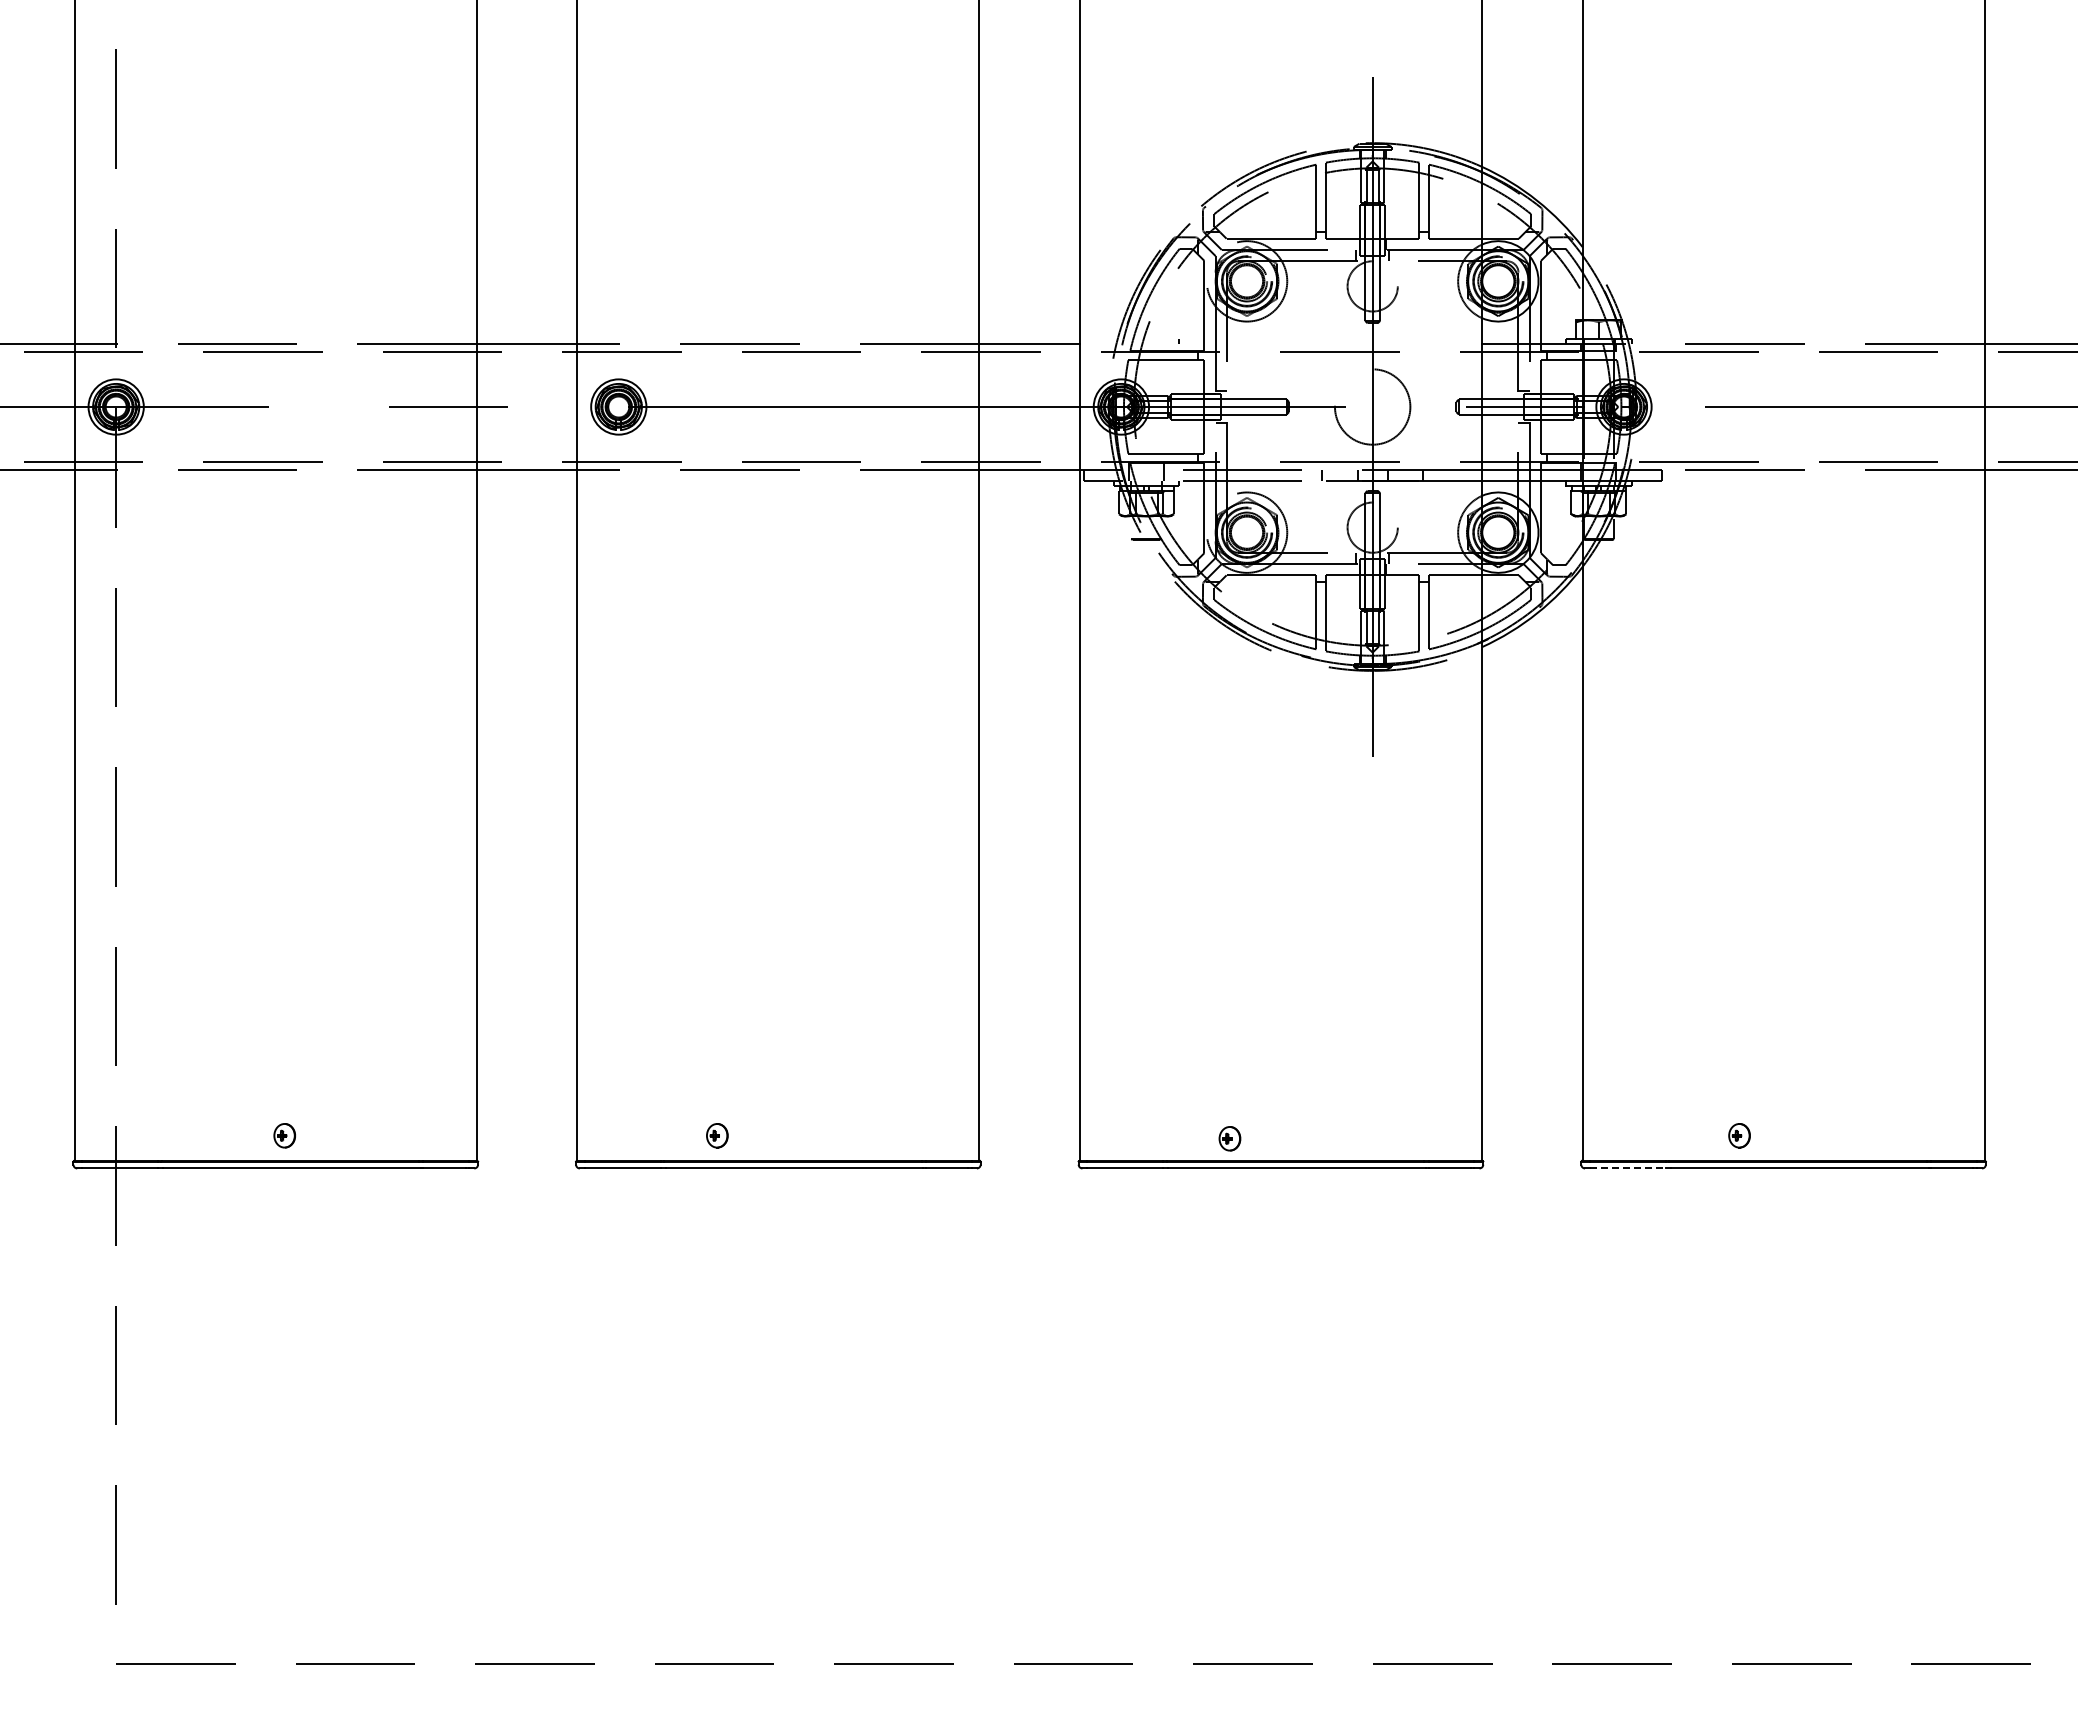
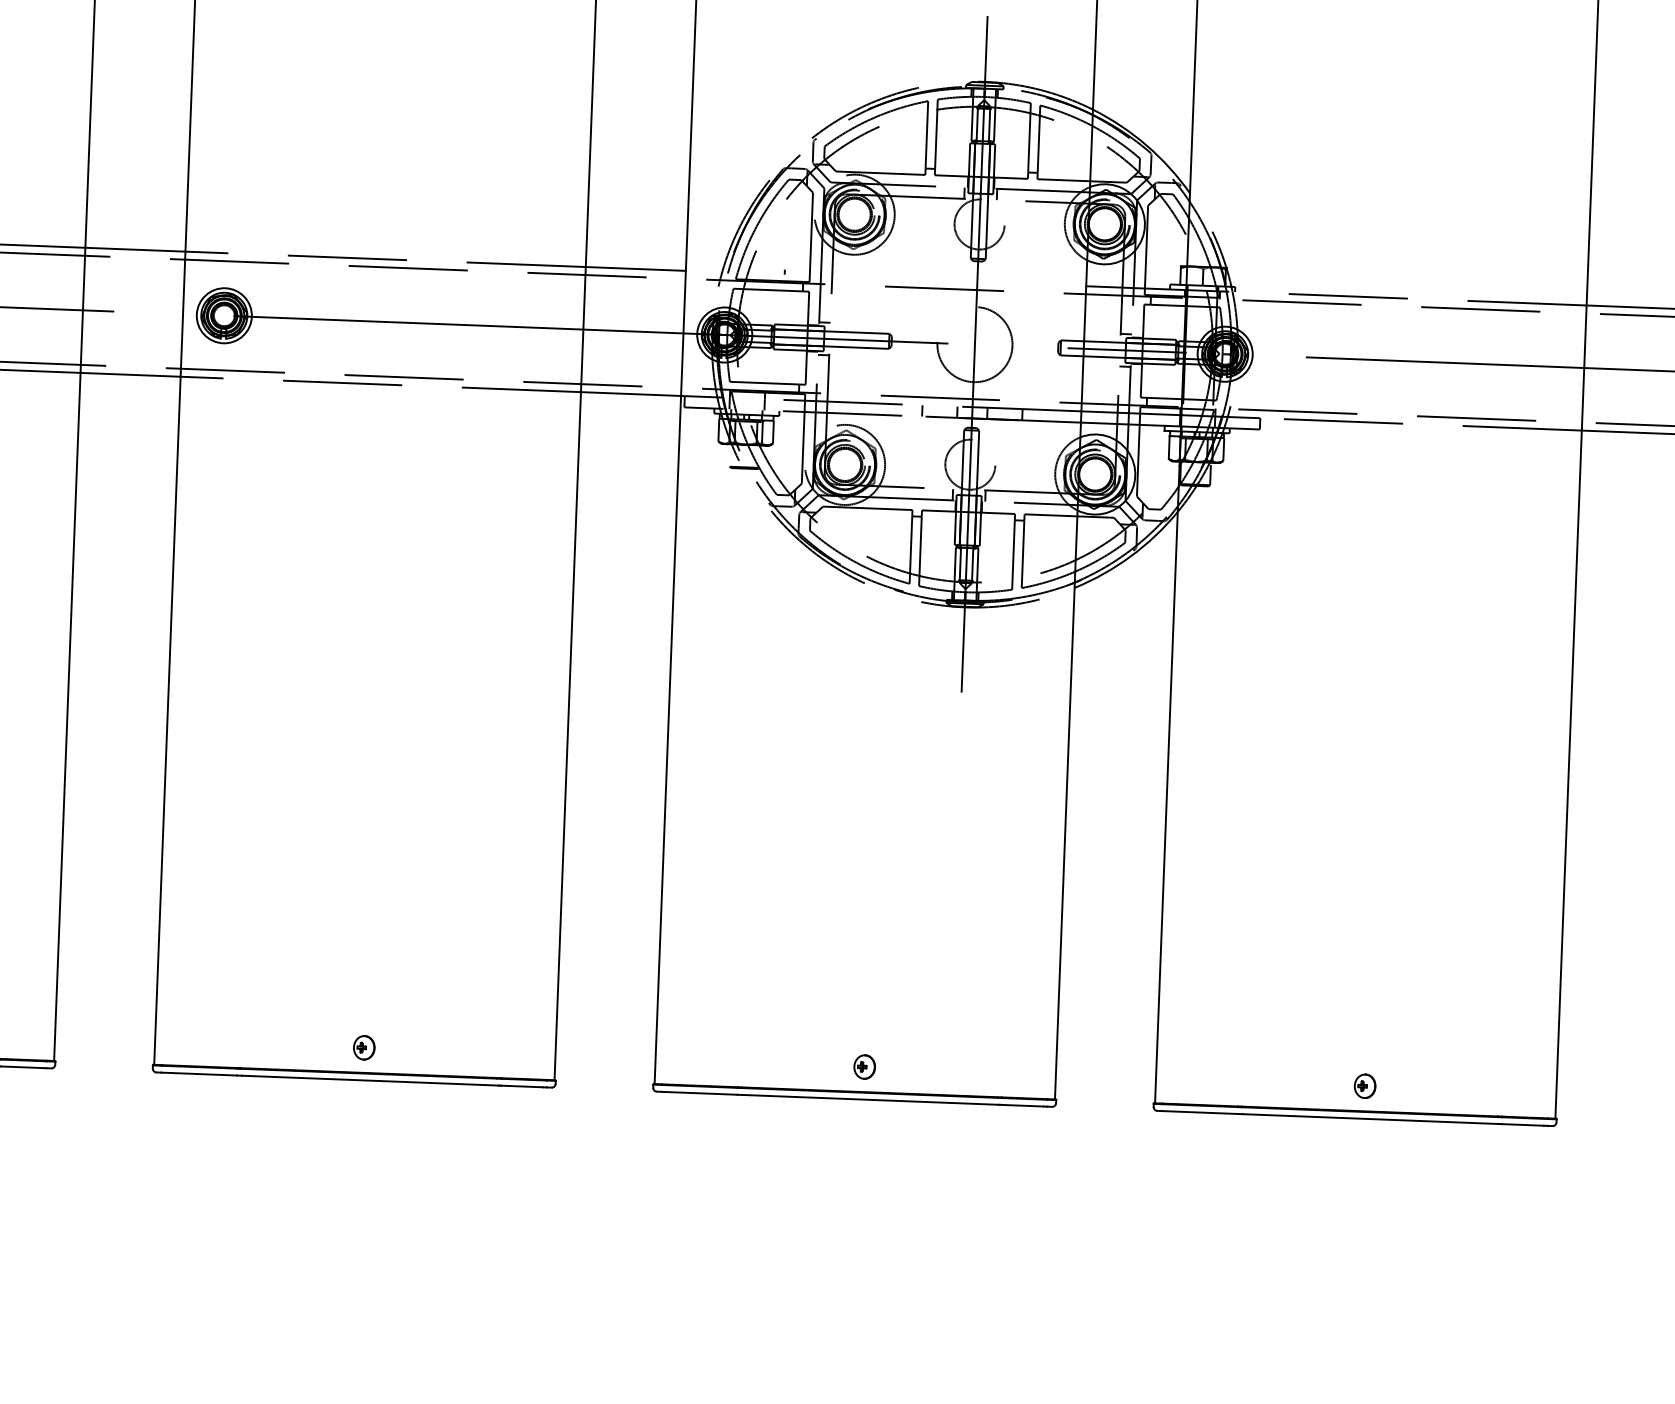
part: (717, 1135) -> (364, 1047), moved
part: (1739, 1135) -> (1365, 1086), moved
part: (1229, 1138) -> (864, 1066), moved
line: (1628, 1168) -> (1200, 1112), dashed -> solid

